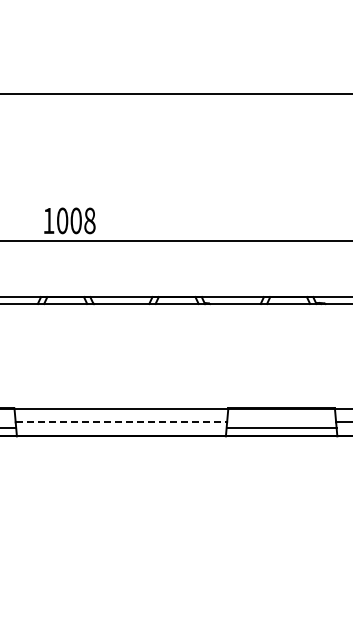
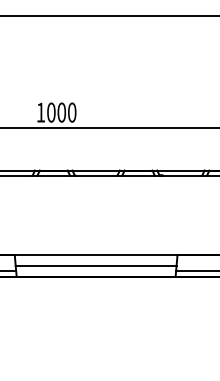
text: (89, 220) -> (71, 112), 1008 -> 1000
line: (121, 422) -> (96, 266), dashed -> solid

